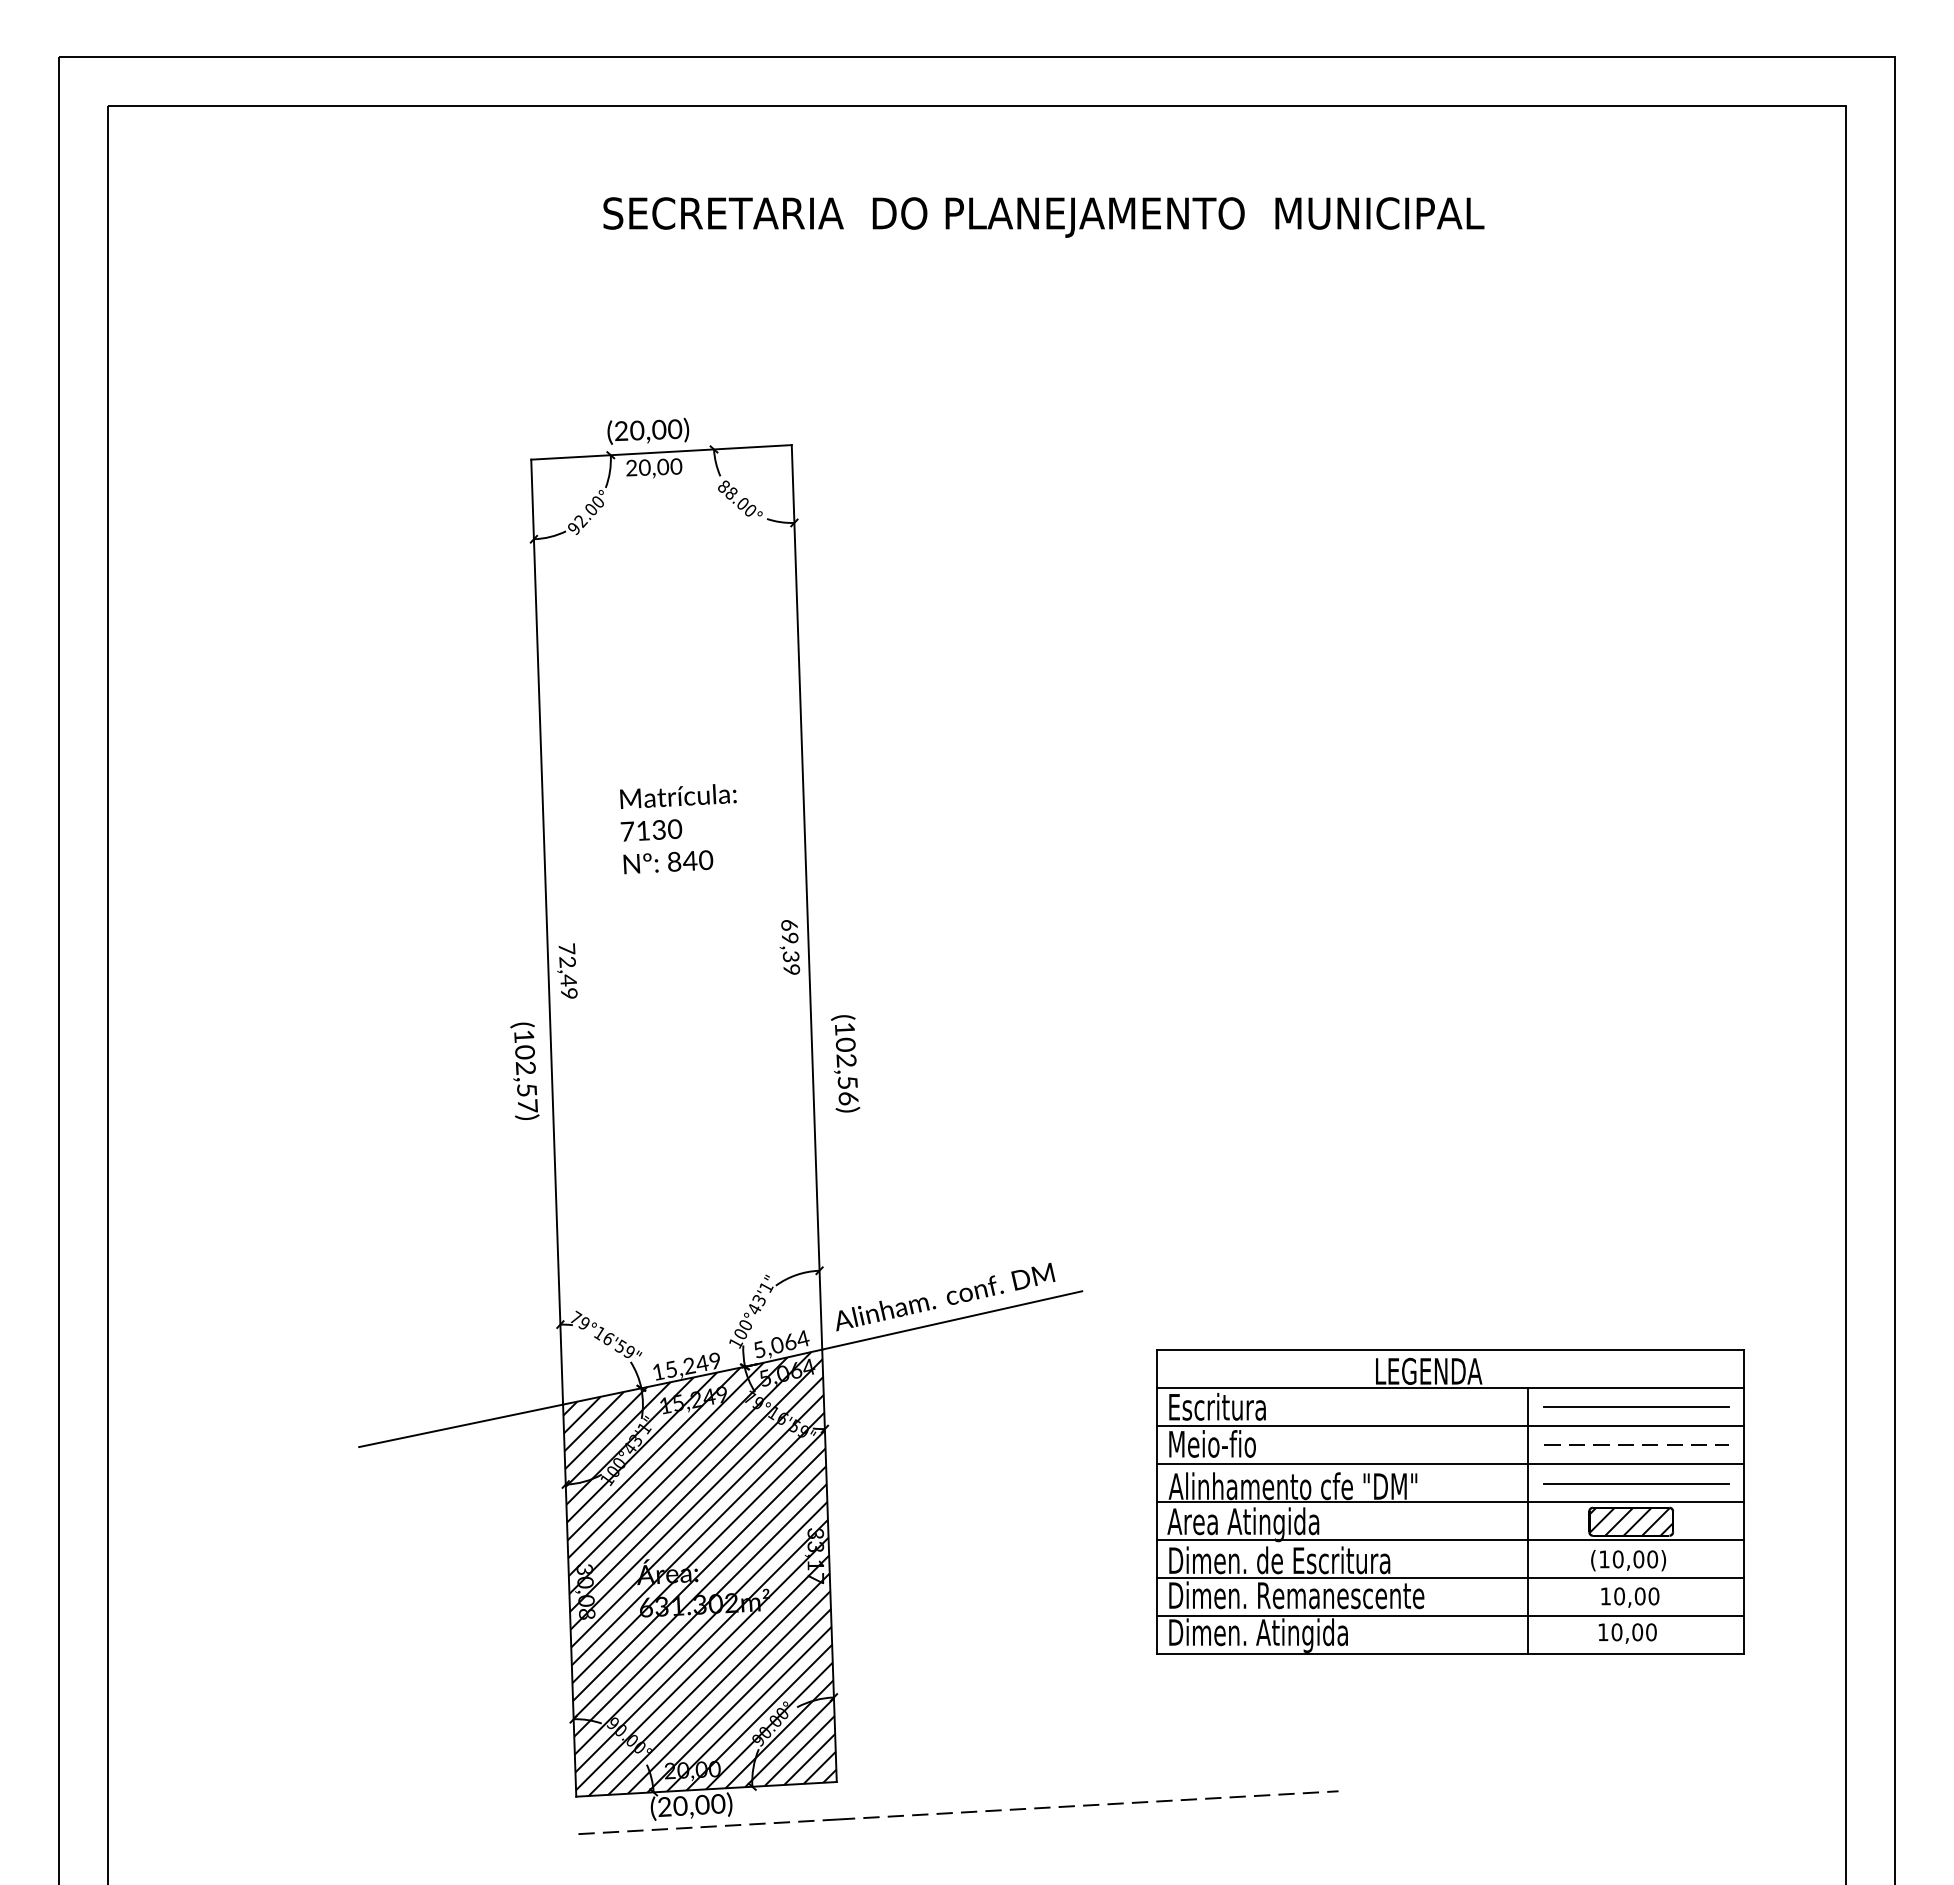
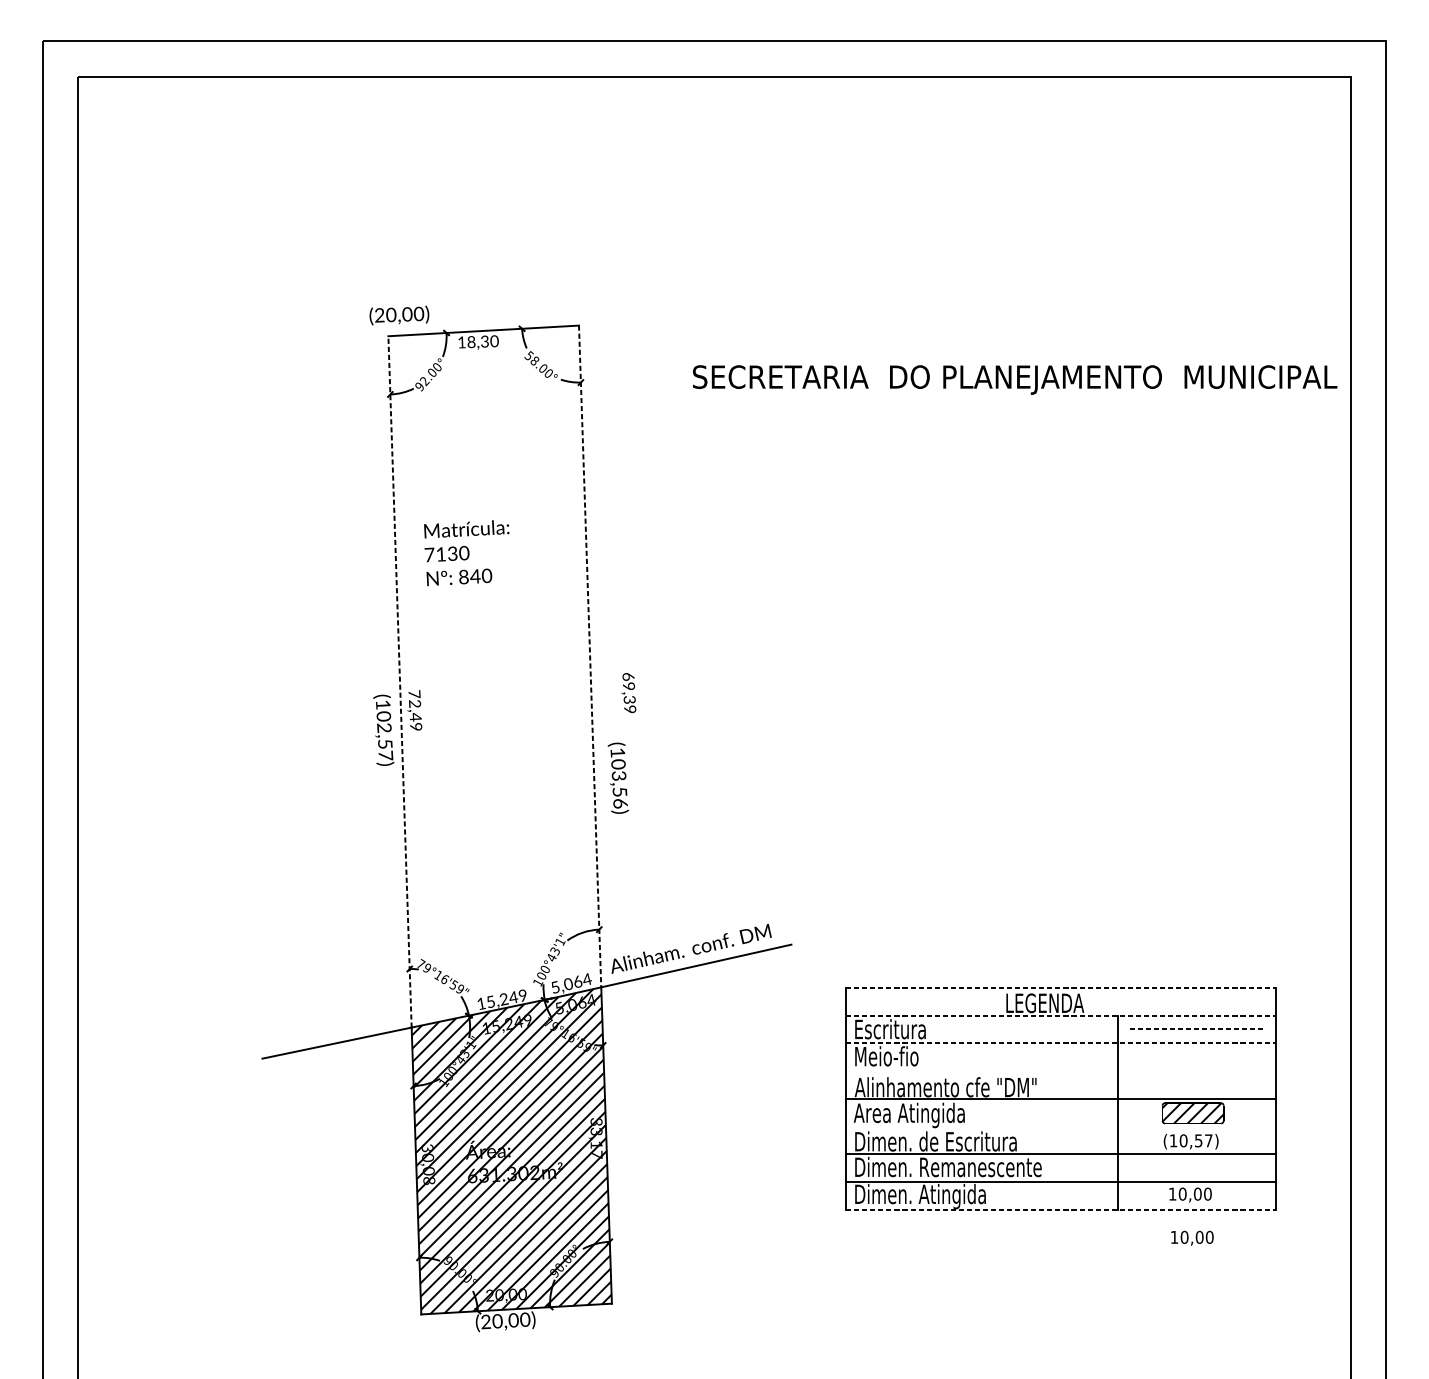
text: (1043, 217) -> (1014, 380), moved
text: (648, 430) -> (399, 314), moved
text: (647, 467) -> (473, 341), 20,00 -> 18,30
text: (723, 485) -> (529, 355), 88.00° -> 58.00°
text: (678, 829) -> (466, 553), moved
line: (807, 897) -> (590, 656), solid -> dashed
line: (547, 932) -> (400, 682), solid -> dashed
text: (789, 947) -> (628, 693), moved
text: (843, 1060) -> (616, 775), (102,56) -> (103,56)
text: (524, 1070) -> (383, 729), moved
line: (1450, 1350) -> (1060, 987), solid -> dashed
line: (1450, 1388) -> (1060, 1015), solid -> dashed
line: (1637, 1406) -> (1197, 1028), solid -> dashed
line: (1450, 1426) -> (1060, 1043), solid -> dashed
line: (1633, 1444) -> (1194, 1056), removed
line: (1450, 1464) -> (1060, 1071), removed
line: (1636, 1483) -> (1196, 1085), removed
line: (1450, 1540) -> (1060, 1126), removed
text: (1645, 1559) -> (1203, 1140), (10,00) -> (10,57)
text: (1630, 1597) -> (1192, 1238), moved
line: (1450, 1654) -> (1060, 1210), solid -> dashed
part: (958, 1812) -> (700, 1325), removed

